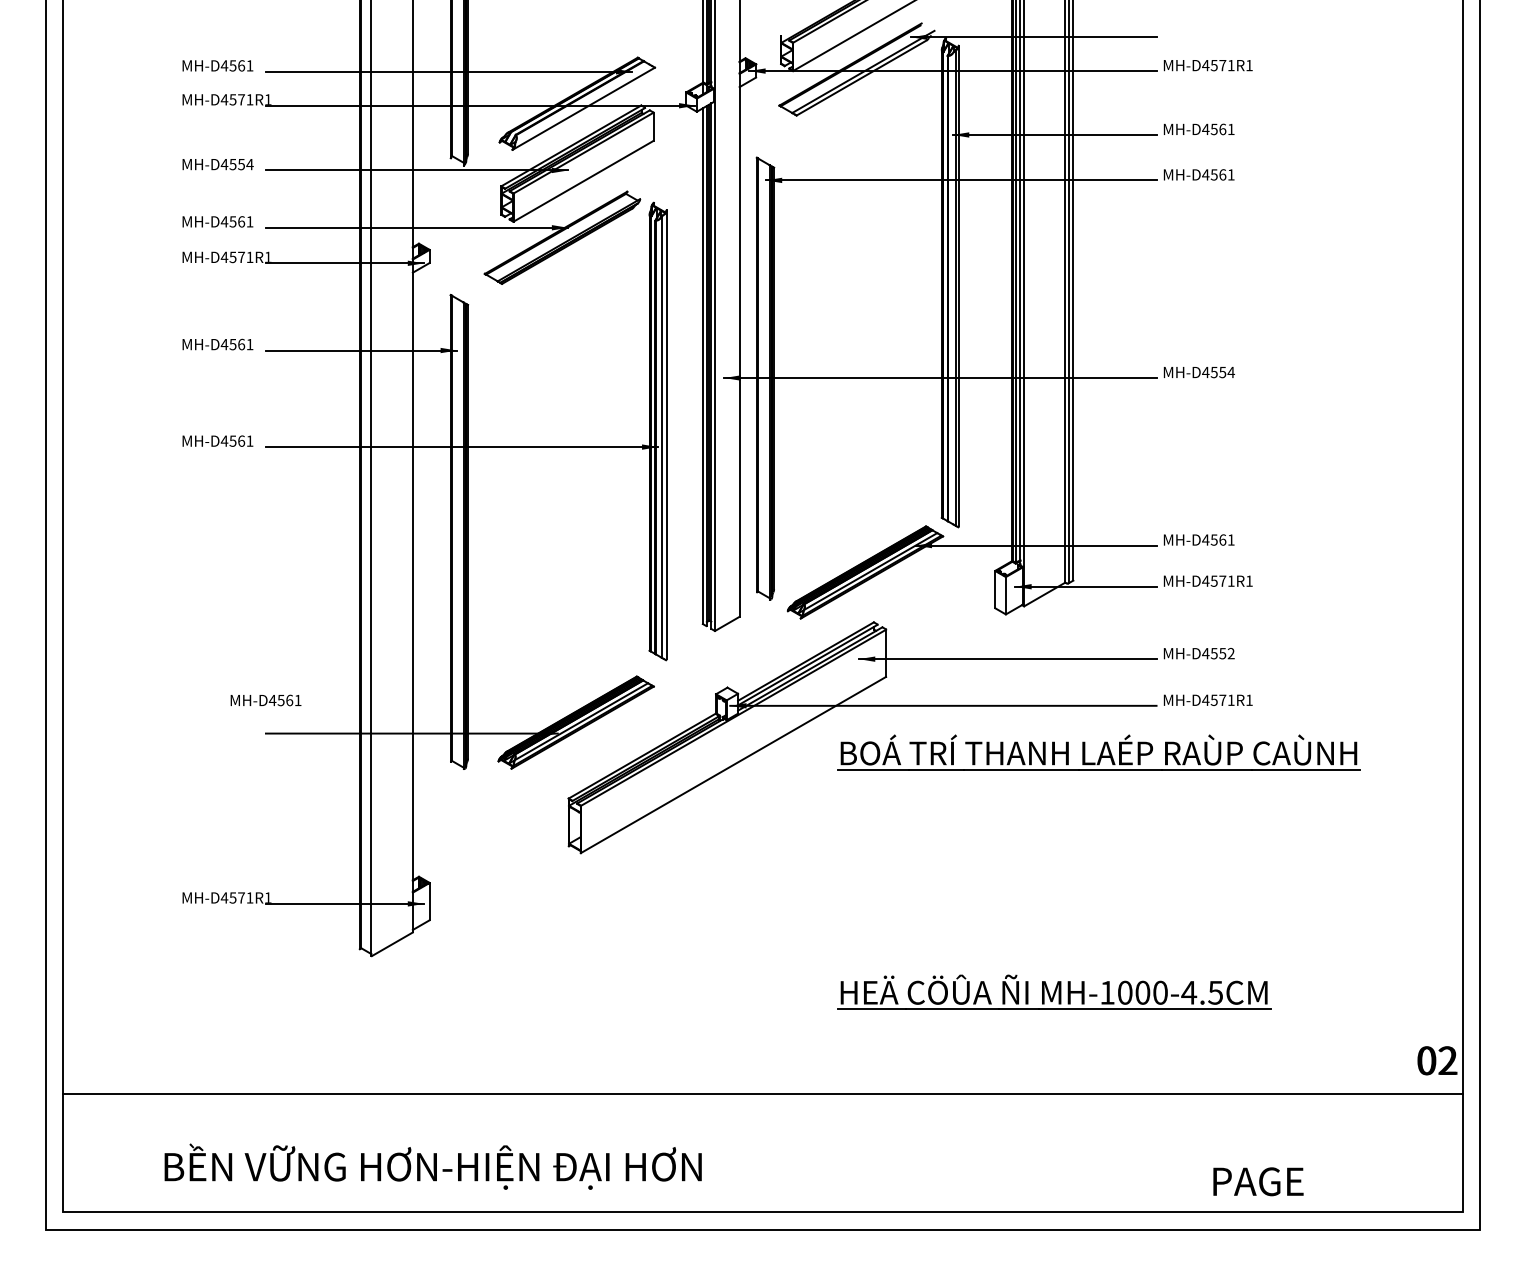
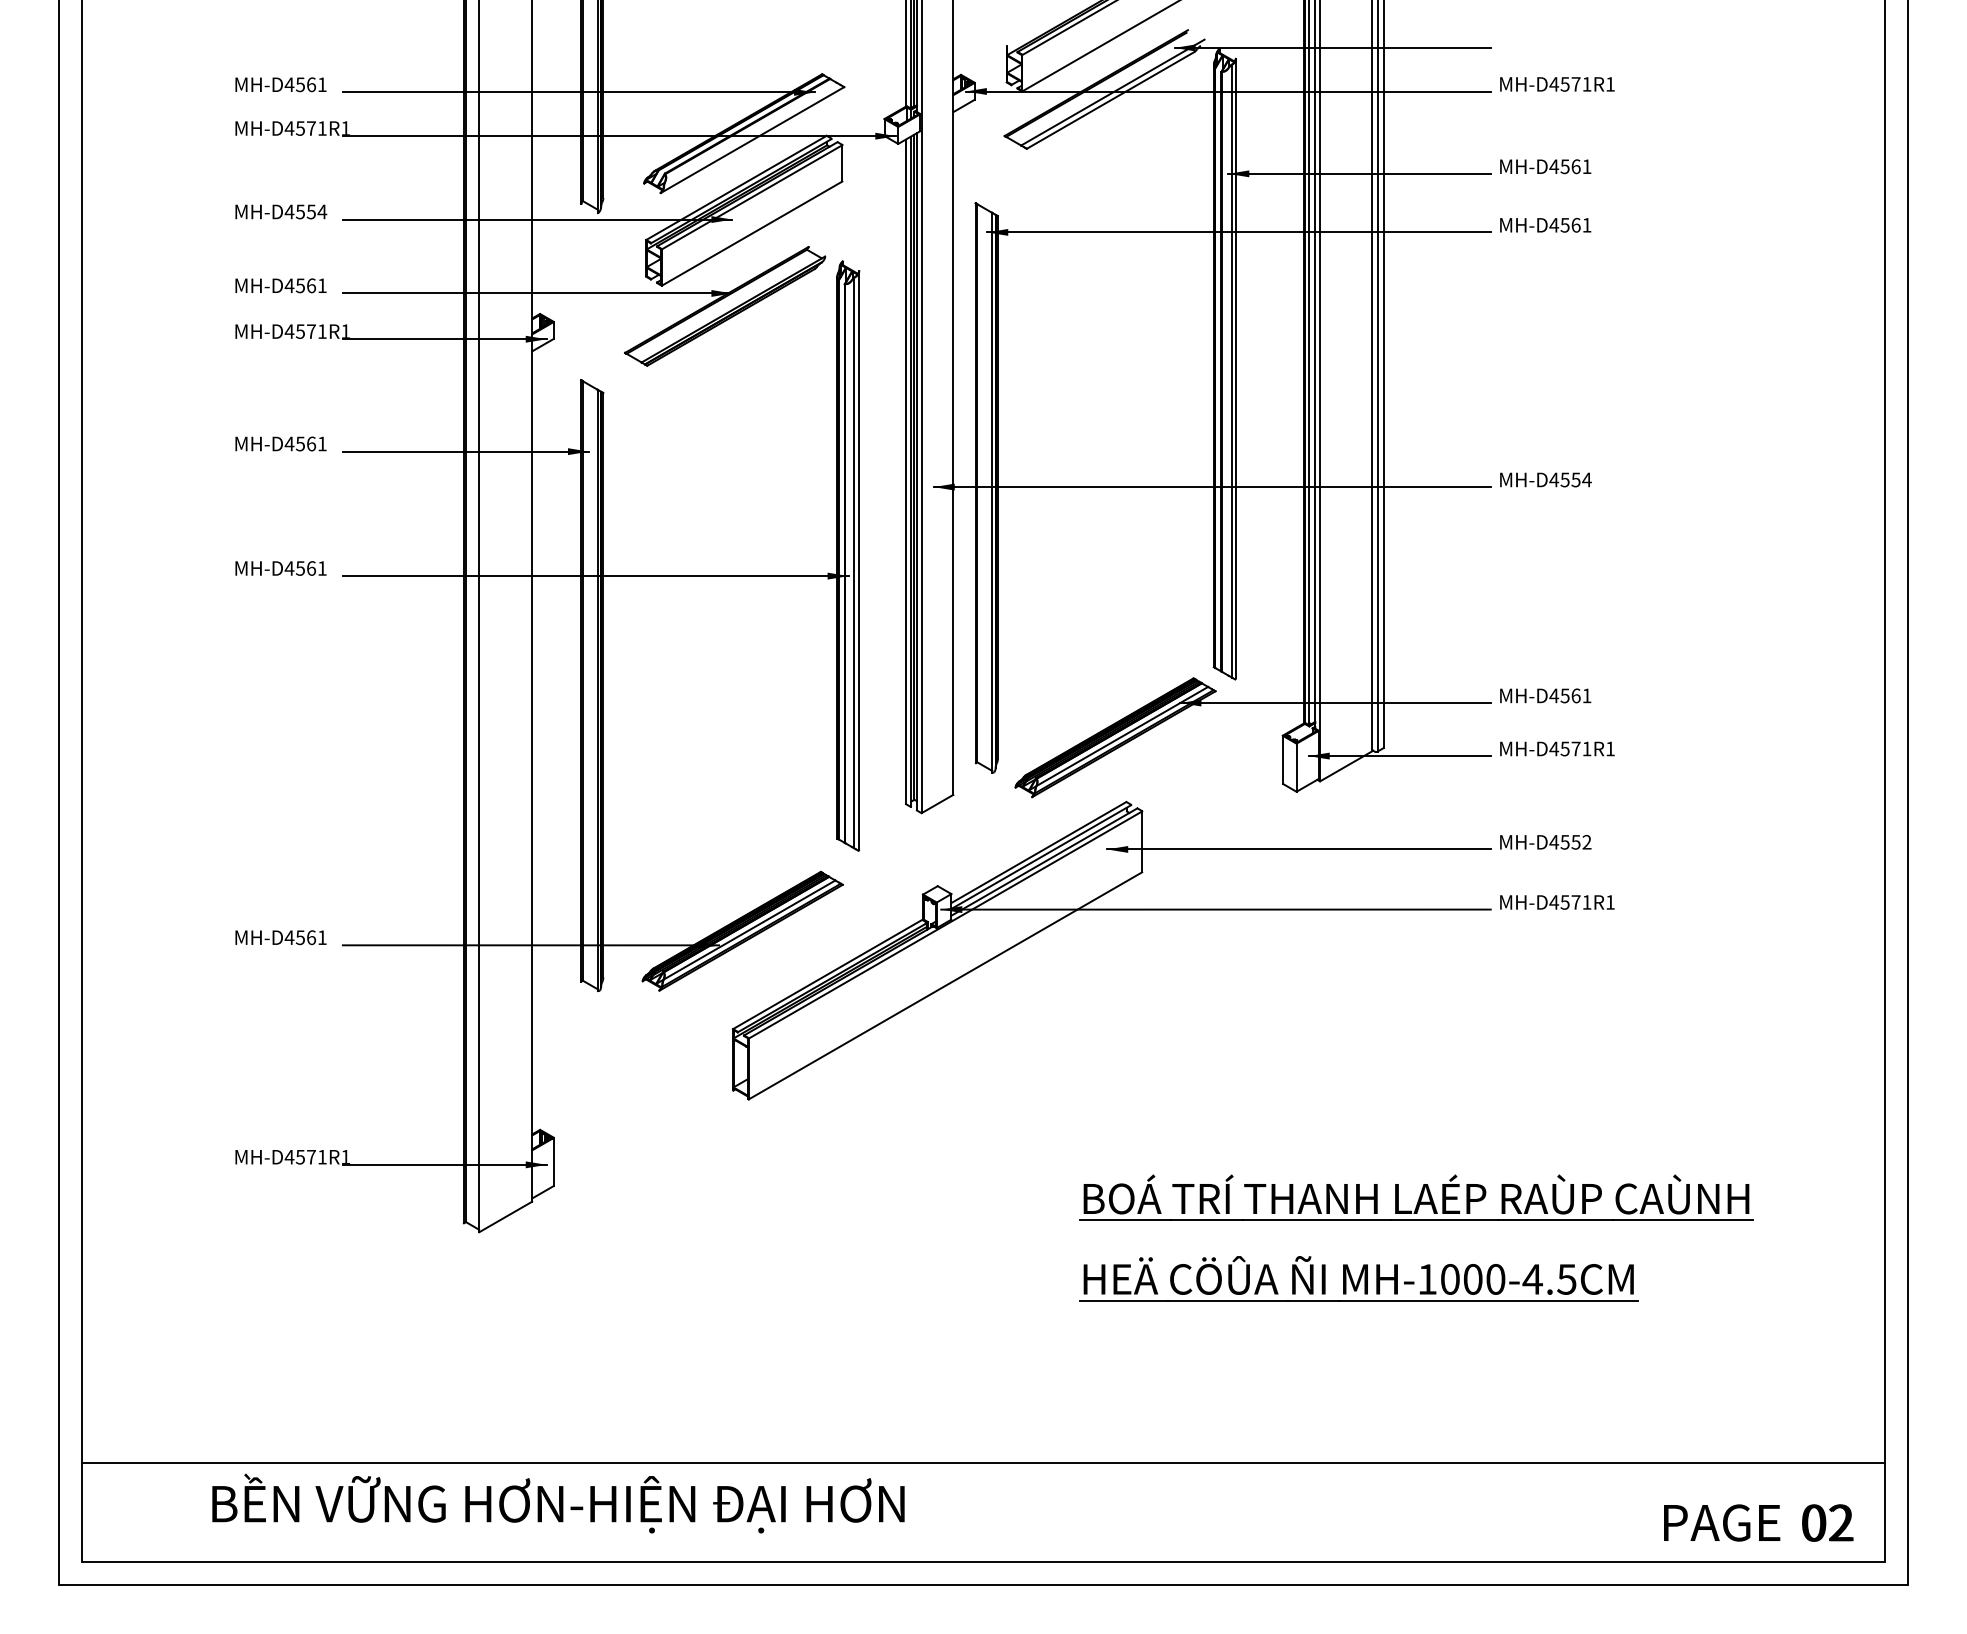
text: (265, 700) -> (280, 937), moved
part: (1098, 752) -> (1416, 1197), moved
text: (1437, 1060) -> (1827, 1522), moved
line: (763, 1093) -> (983, 1462), moved
text: (1258, 1181) -> (1722, 1522), moved

